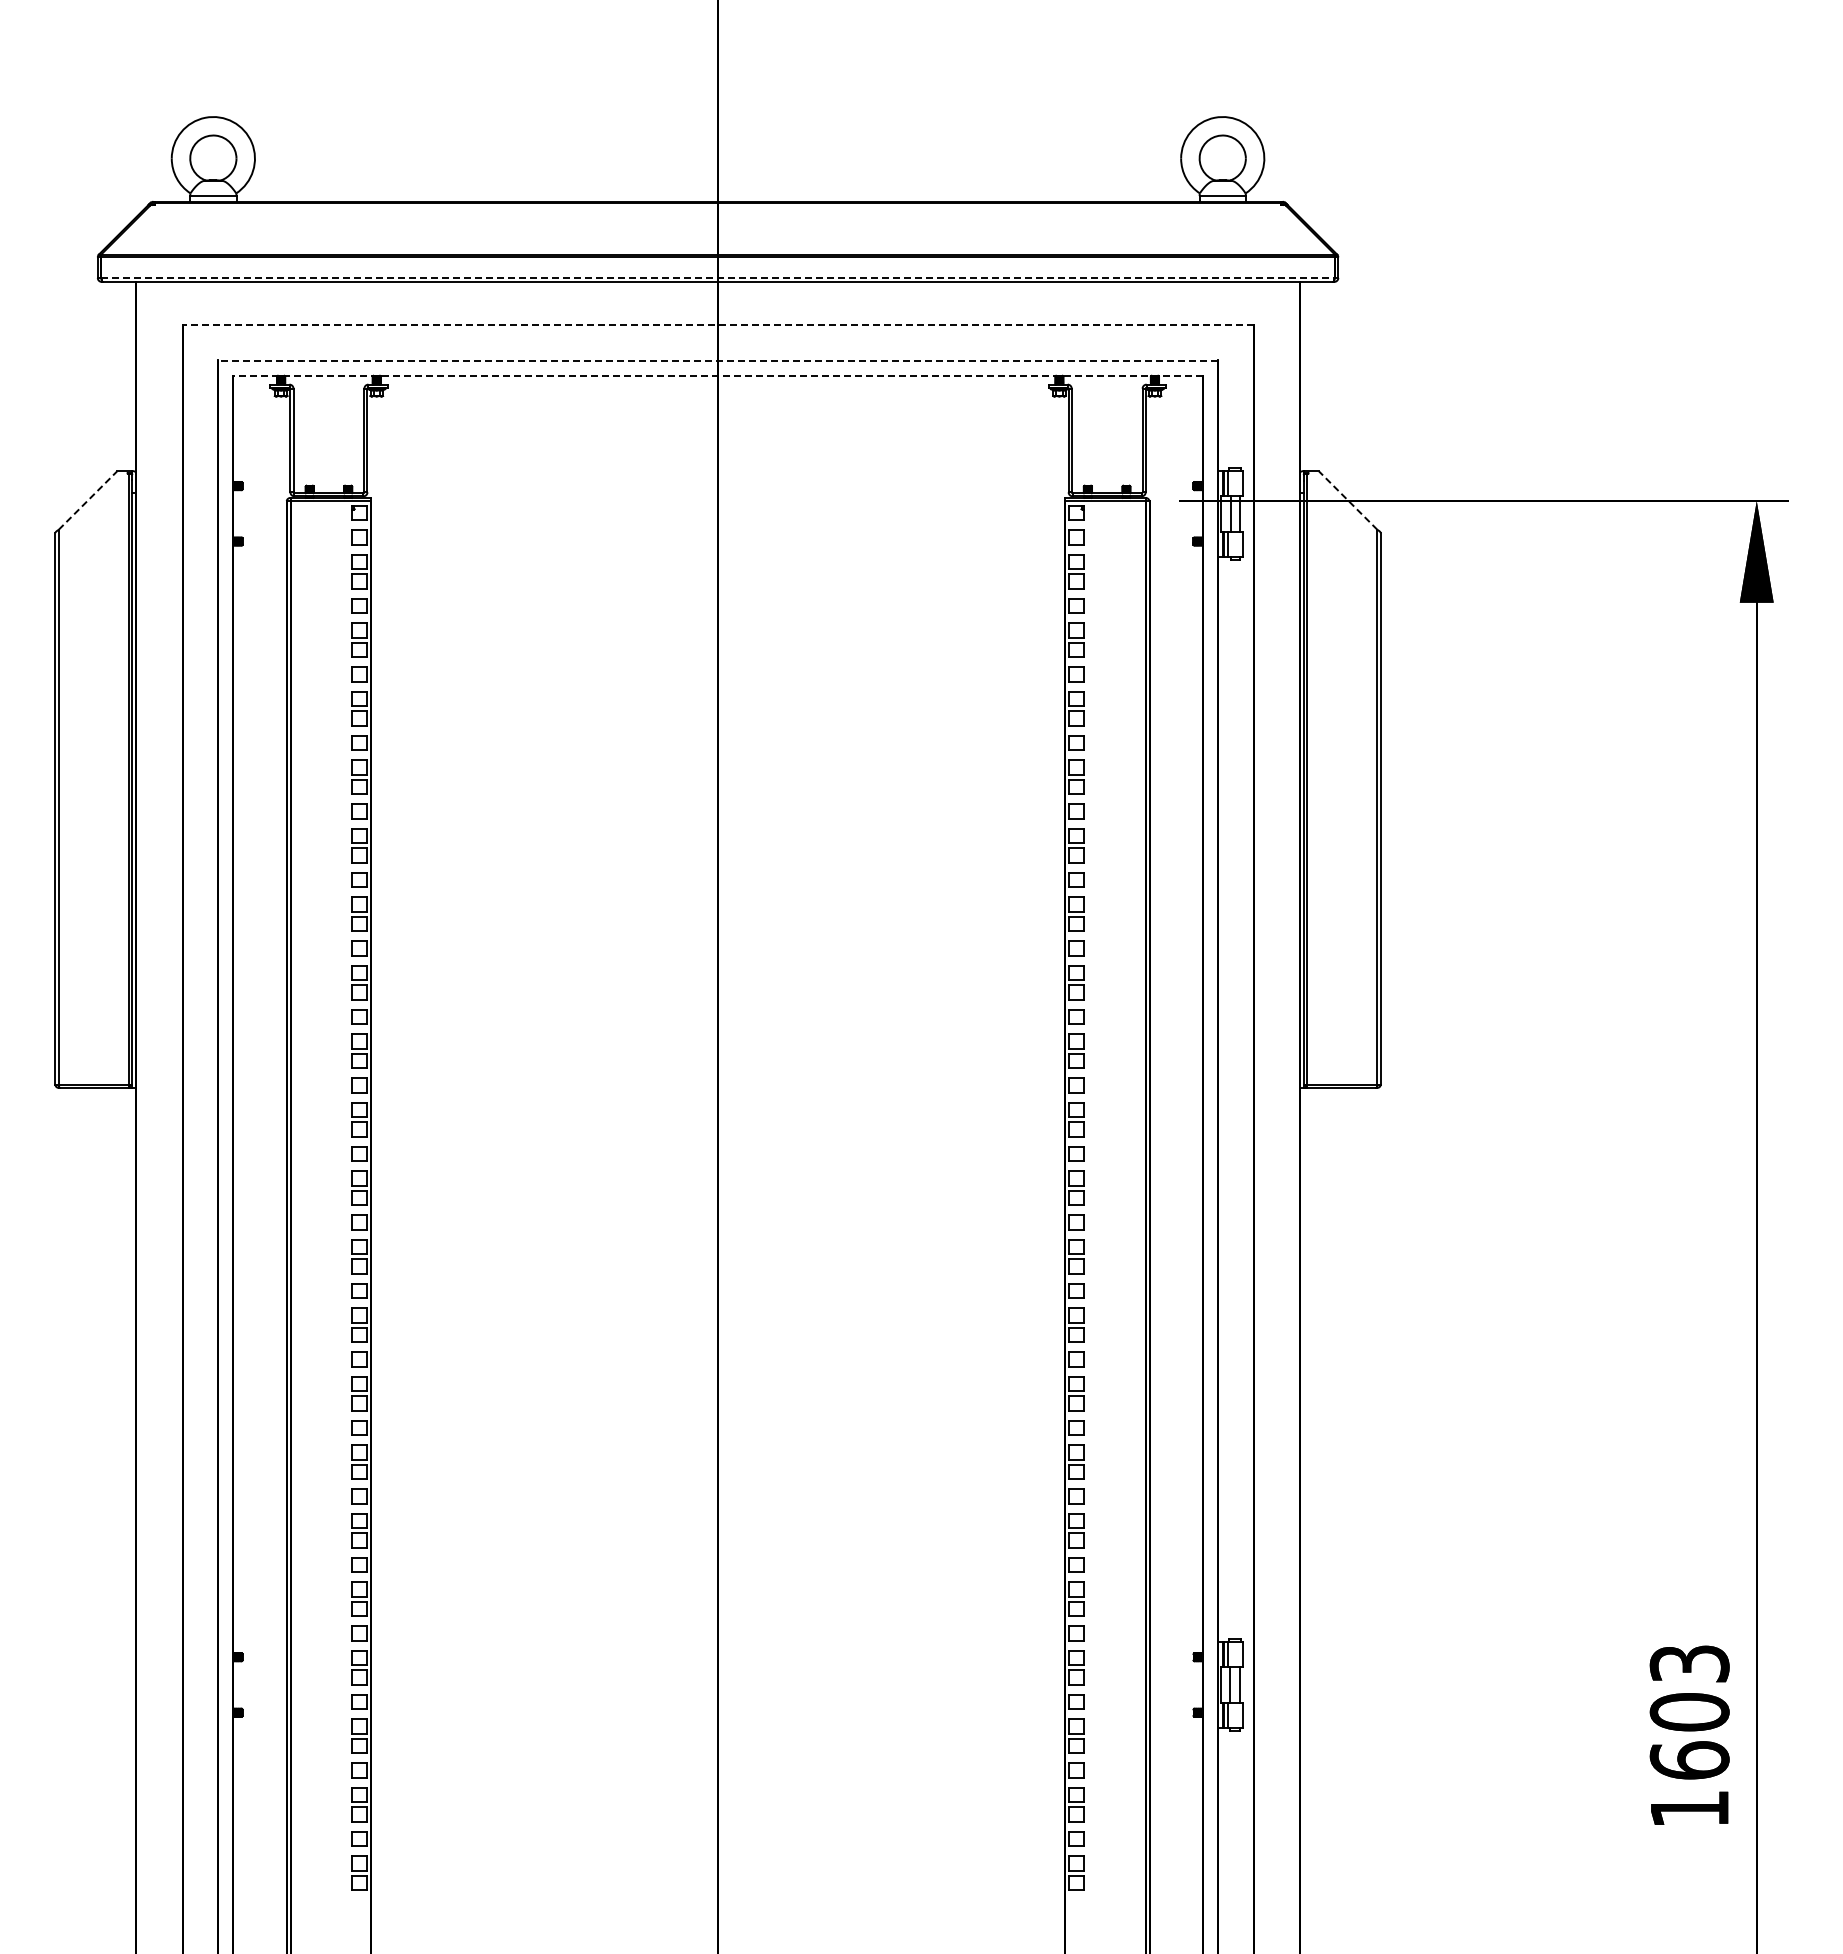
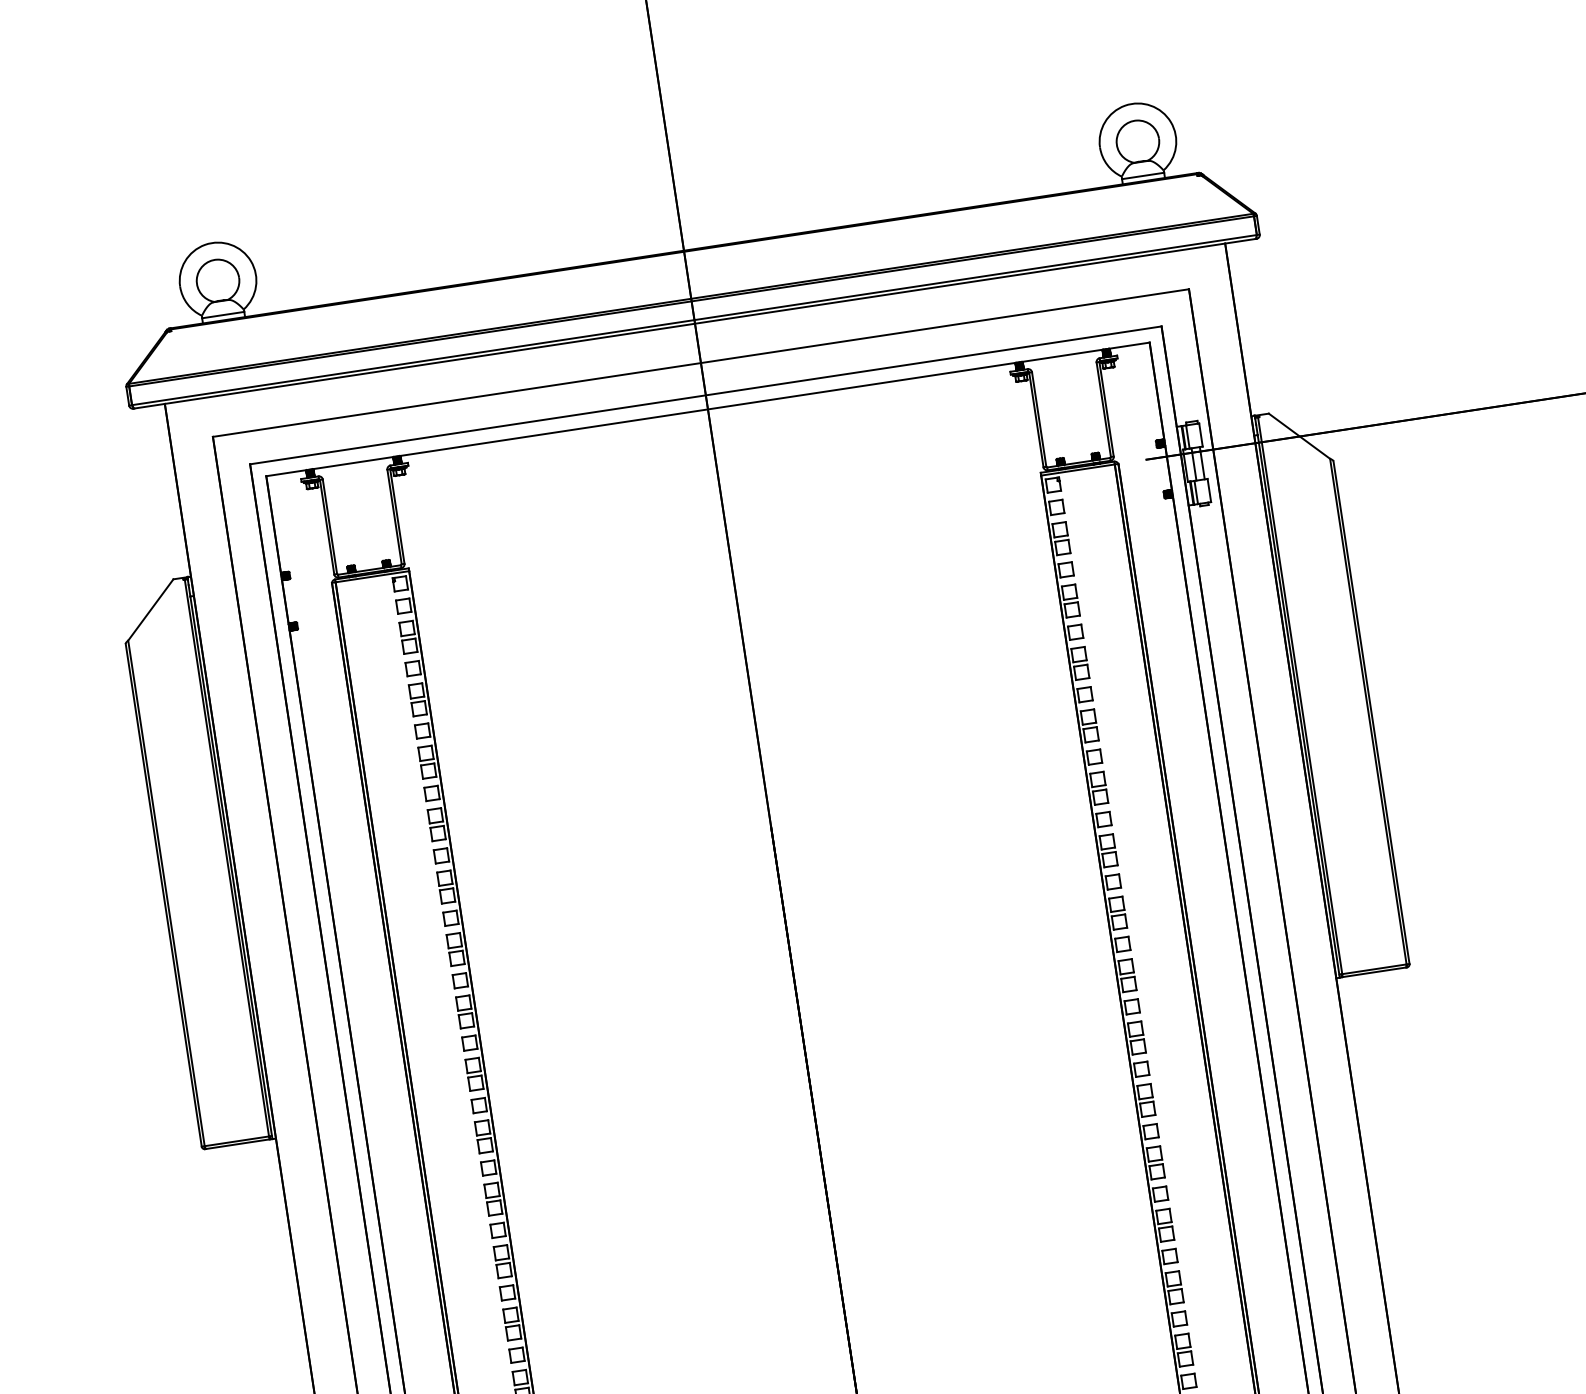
line: (718, 277) -> (694, 319), dashed -> solid
line: (718, 325) -> (701, 363), dashed -> solid
line: (717, 360) -> (705, 395), dashed -> solid
line: (718, 375) -> (708, 408), dashed -> solid
line: (88, 500) -> (151, 609), dashed -> solid
line: (1347, 500) -> (1298, 436), dashed -> solid

